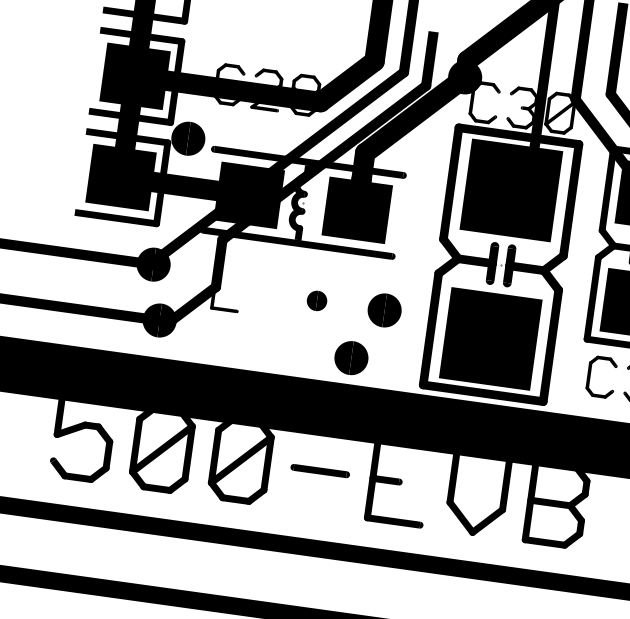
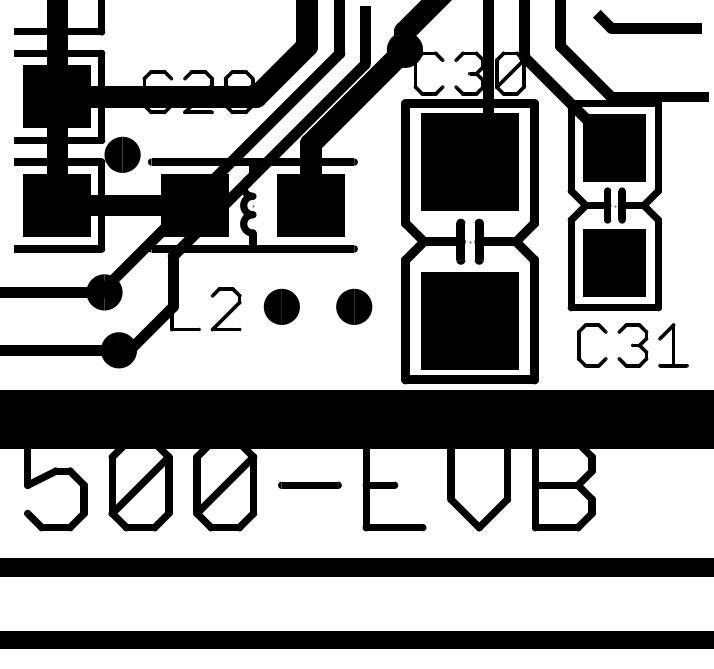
part: (264, 296) -> (225, 309), added
part: (316, 300) -> (281, 306), size x1.67
part: (351, 357) -> (326, 361), removed

